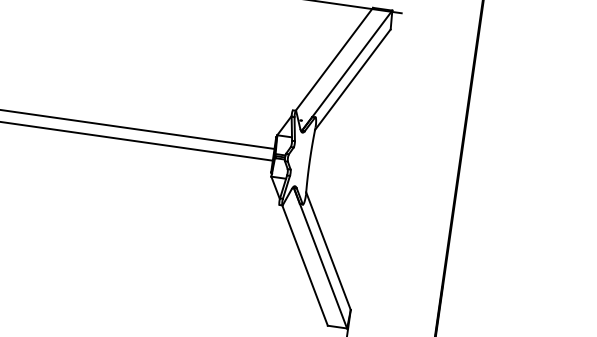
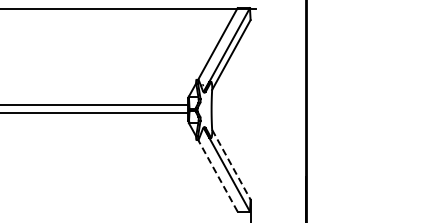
line: (328, 250) -> (231, 164), solid -> dashed
line: (304, 264) -> (217, 175), solid -> dashed

